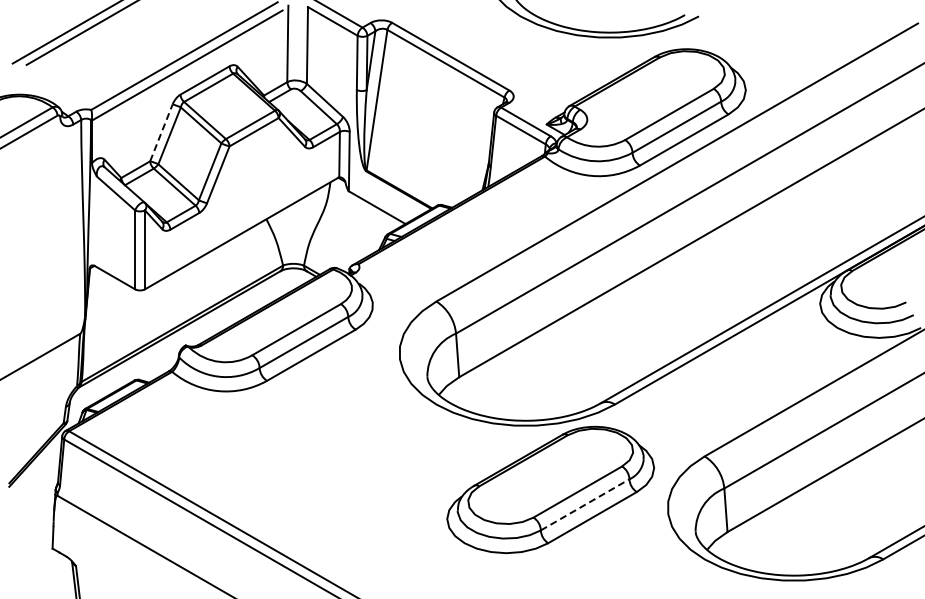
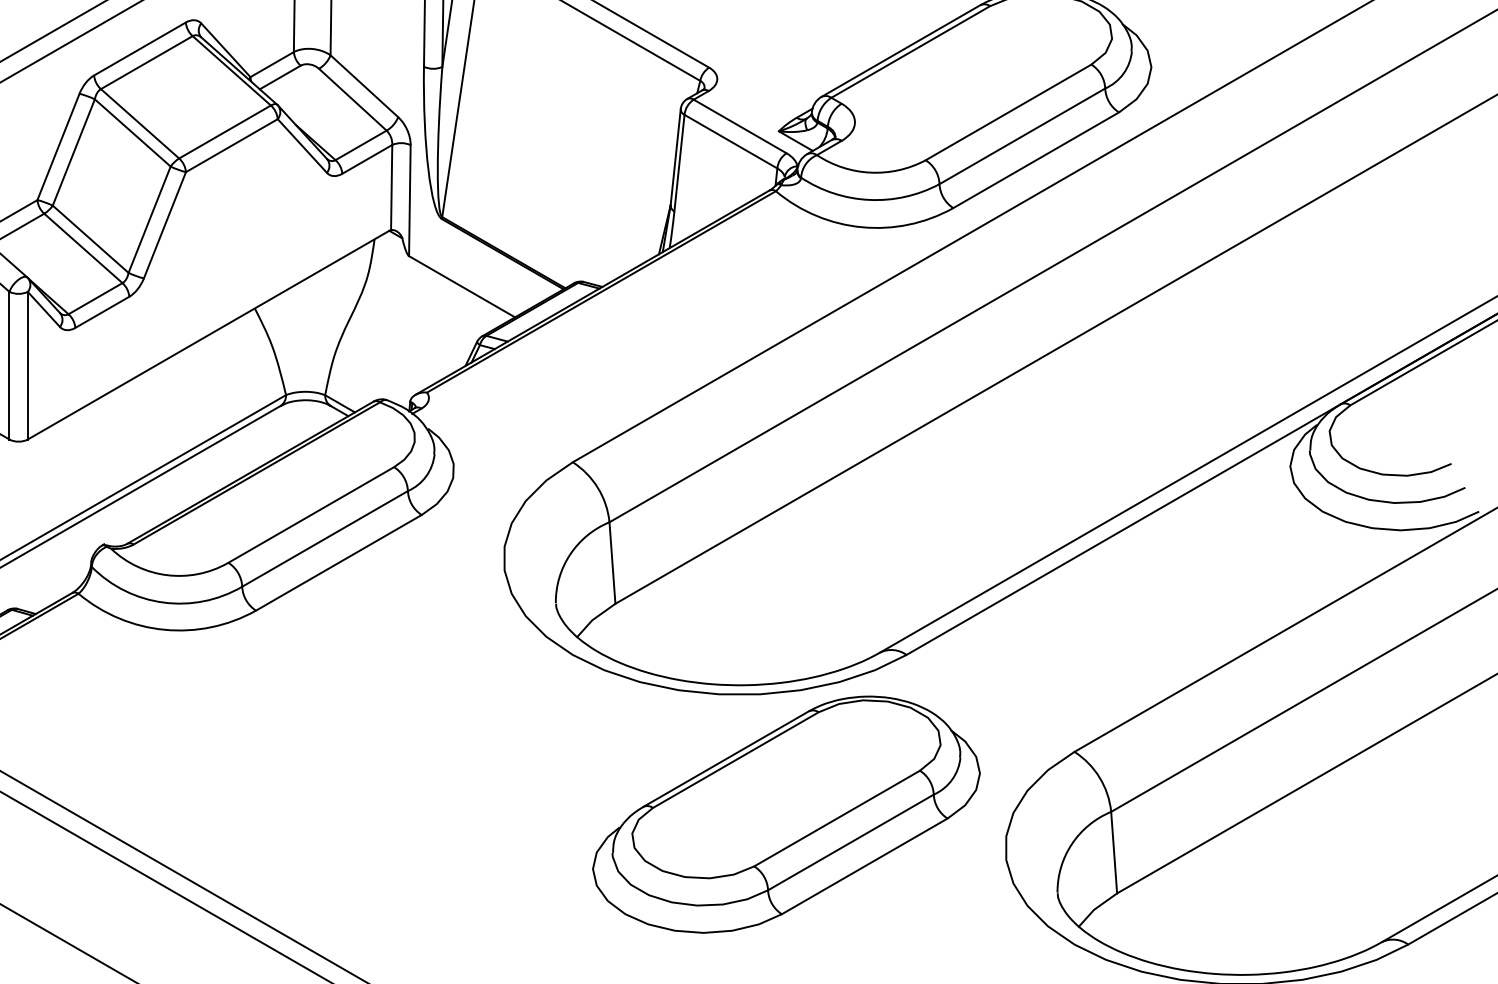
line: (161, 132) -> (58, 146), dashed -> solid
line: (585, 504) -> (851, 841), dashed -> solid

